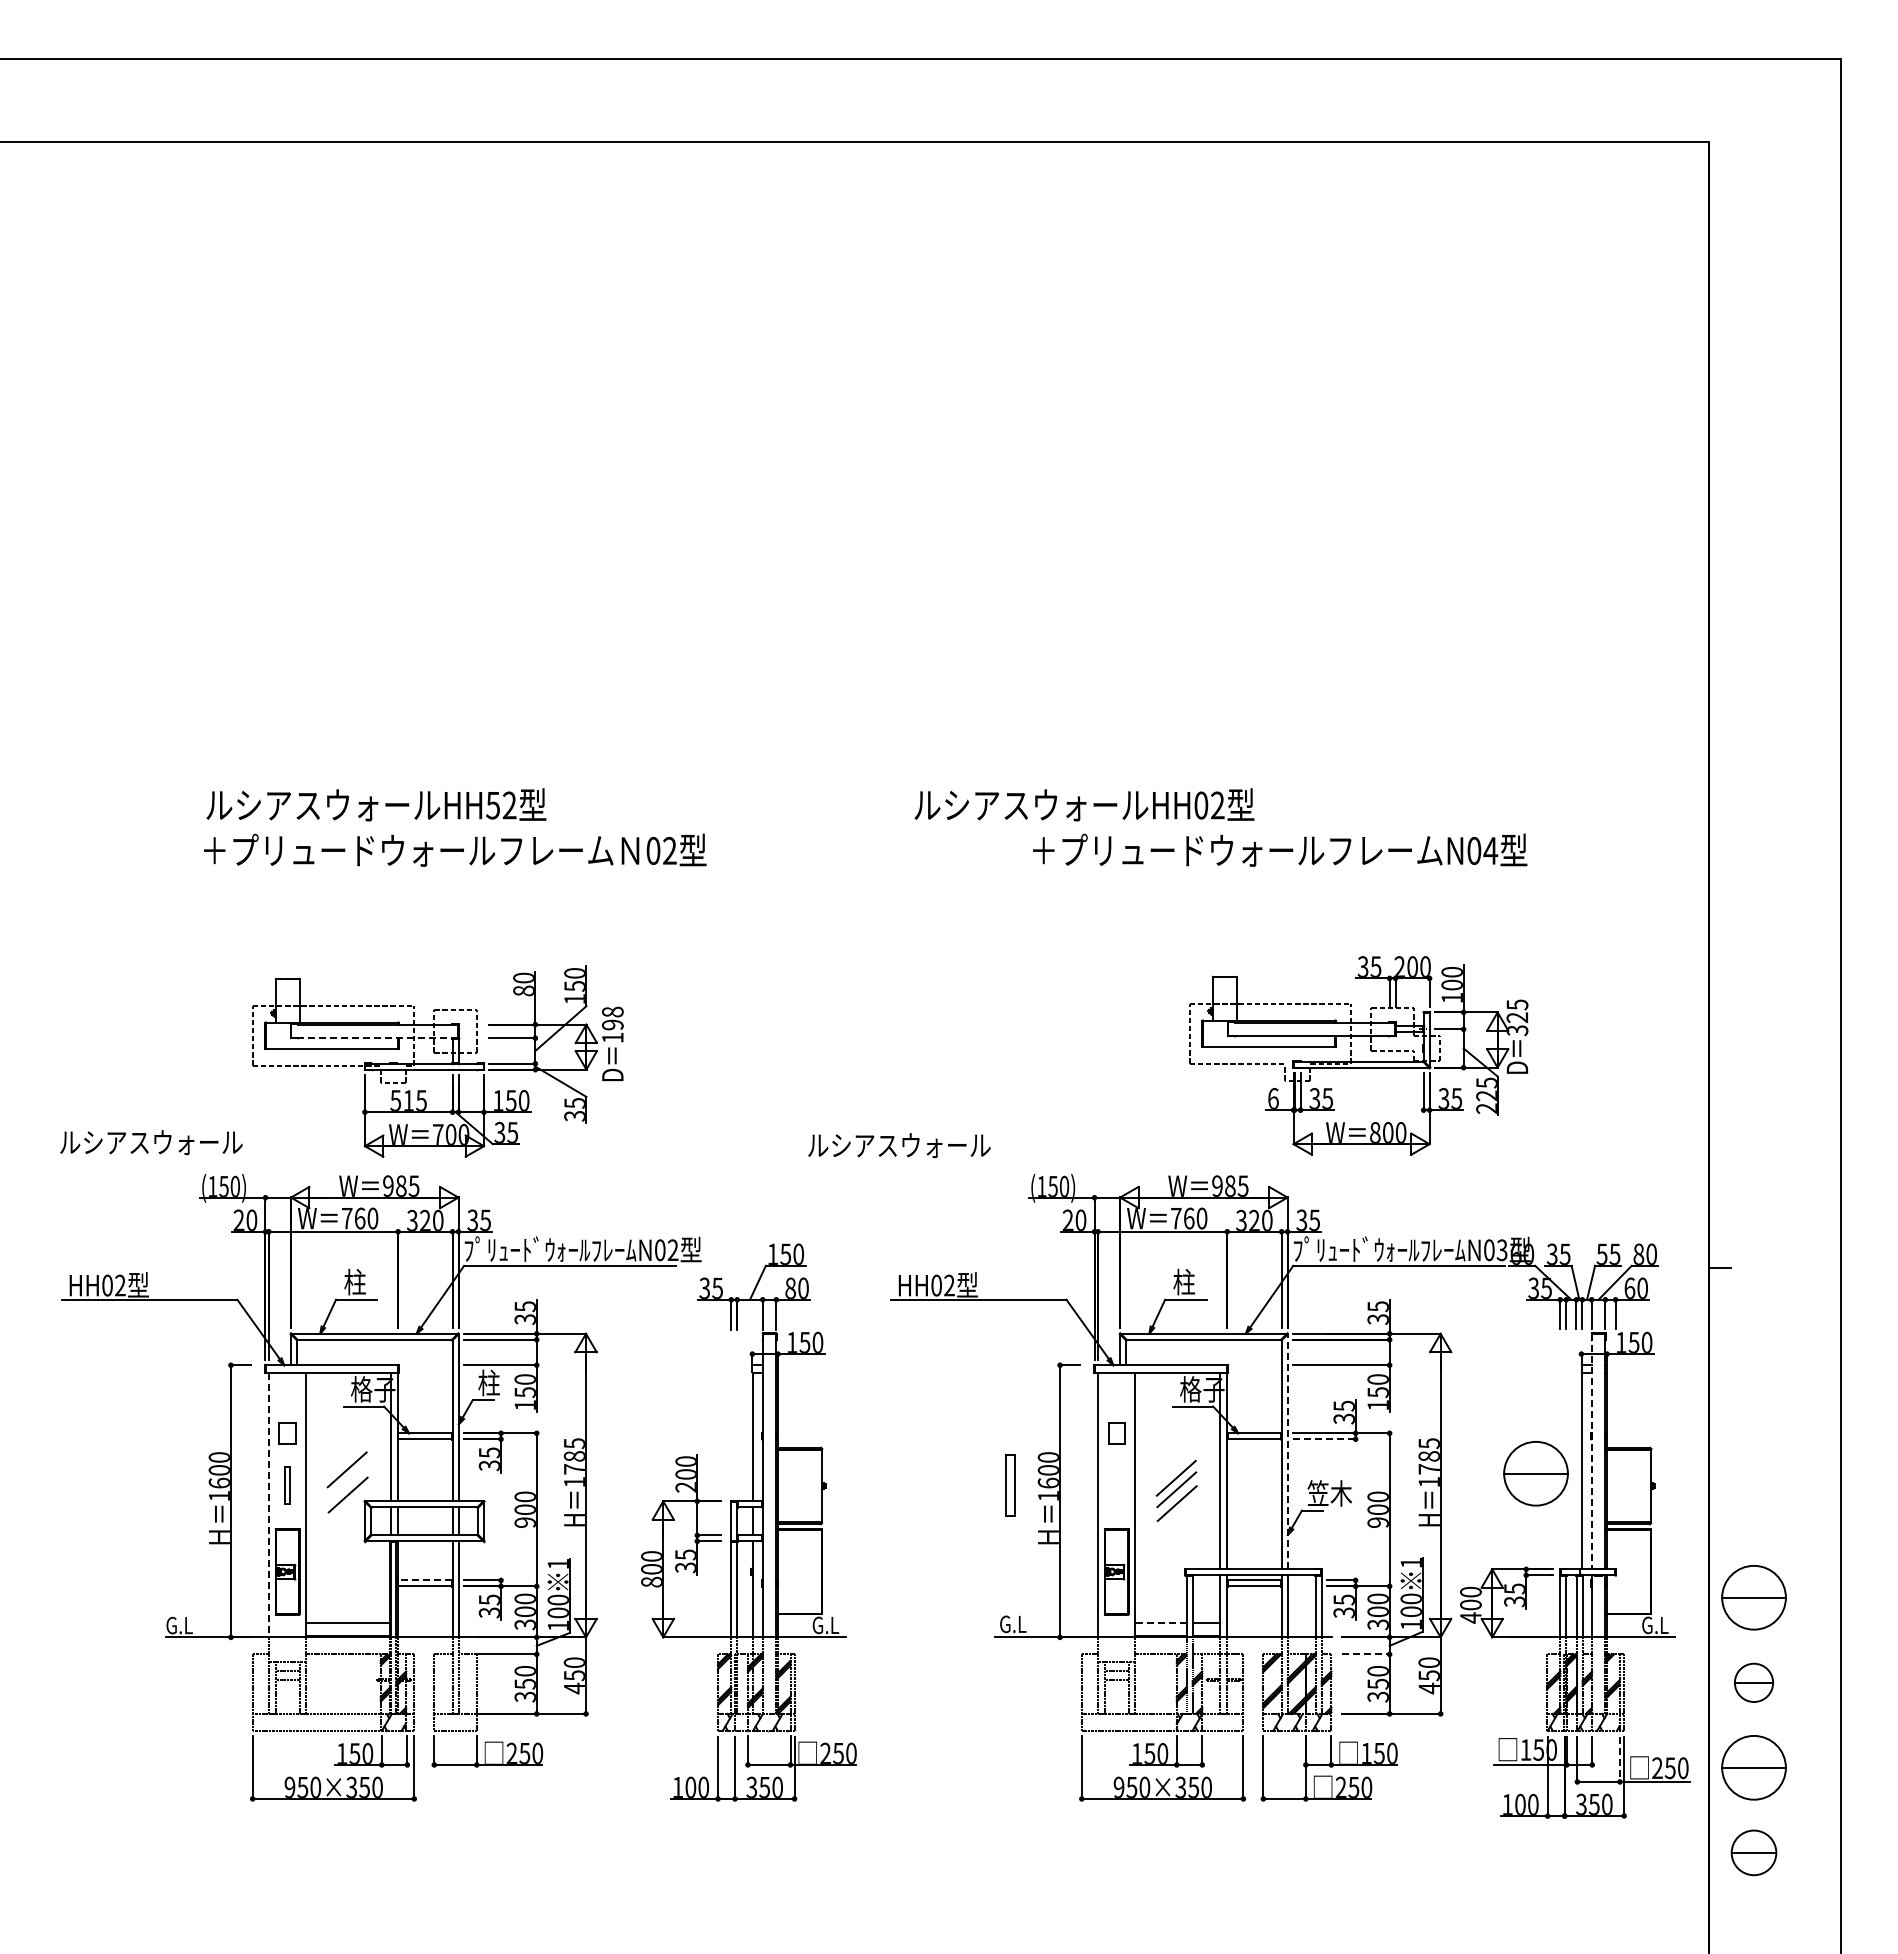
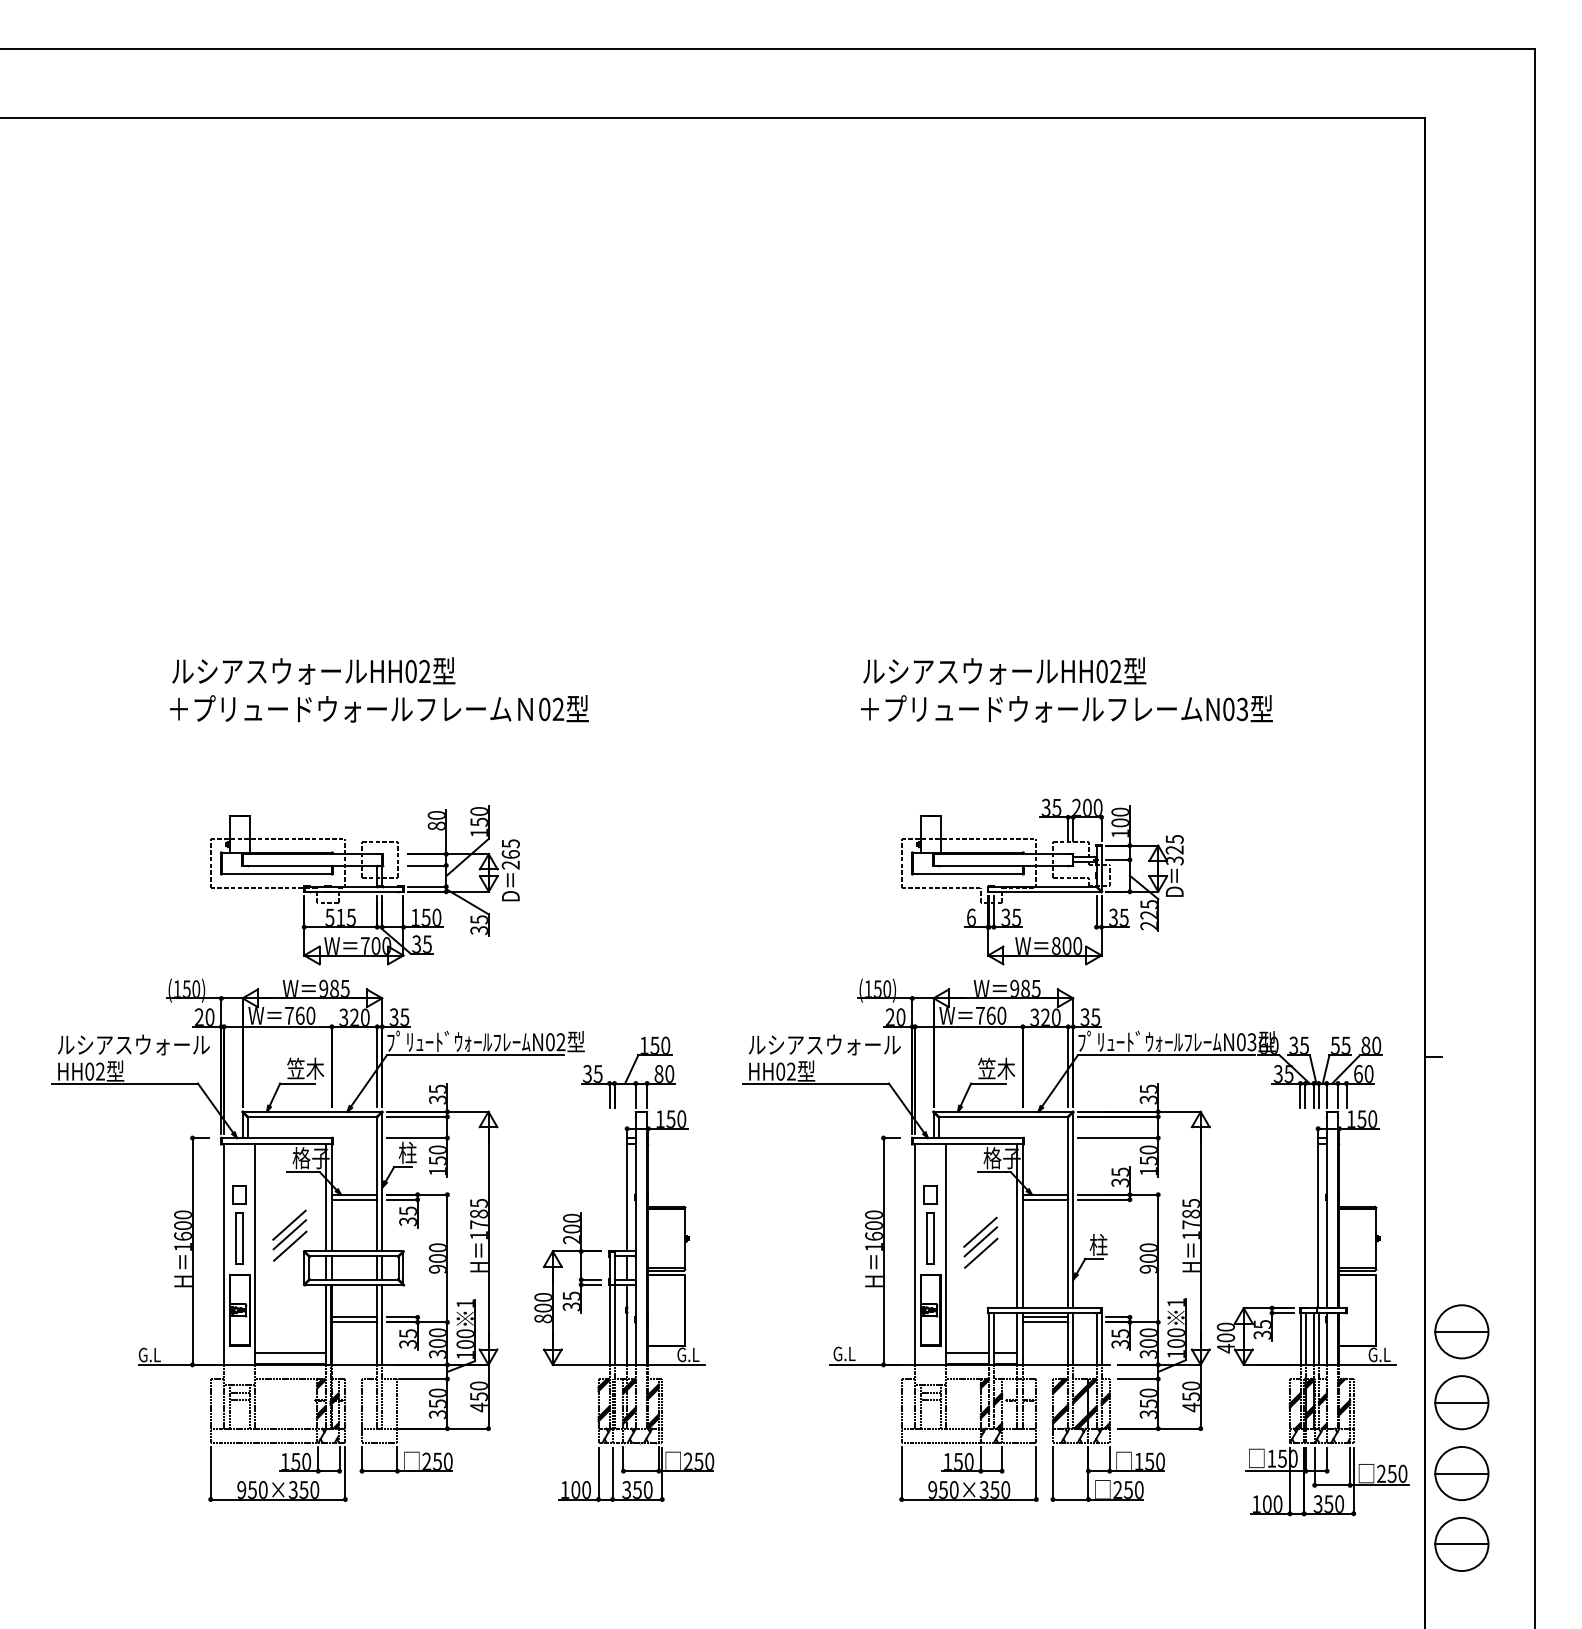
text: (1084, 804) -> (1004, 670), moved
text: (493, 805) -> (411, 671), HH52 -> HH02
text: (1490, 850) -> (1242, 709), N04 -> N03
text: (612, 1024) -> (510, 854), 198 -> 265
line: (377, 1038) -> (314, 865), dashed -> solid
part: (1358, 1055) -> (1042, 881), moved
text: (151, 1142) -> (133, 1044), moved
text: (899, 1145) -> (824, 1044), moved
text: (366, 1281) -> (305, 1068), 柱 -> 笠木
text: (1195, 1281) -> (996, 1068), 柱 -> 笠木
line: (1324, 1439) -> (1103, 1199), dashed -> solid
line: (1287, 1451) -> (1073, 1209), dashed -> solid
line: (1591, 1451) -> (1326, 1209), dashed -> solid
part: (1535, 1473) -> (1279, 1228), removed
line: (347, 1480) -> (289, 1234), added
part: (287, 1485) -> (239, 1238), size x1.67
part: (1010, 1485) -> (930, 1238), moved
text: (1329, 1493) -> (1108, 1244), 笠木 -> 柱
line: (268, 1505) -> (223, 1254), dashed -> solid
line: (425, 1580) -> (354, 1317), dashed -> solid
line: (1160, 1622) -> (967, 1352), dashed -> solid
line: (1366, 1654) -> (1138, 1379), dashed -> solid
part: (1753, 1682) -> (1461, 1402), size x1.67
line: (1619, 1759) -> (1349, 1466), dashed -> solid
part: (1753, 1852) -> (1461, 1544), size x1.43

